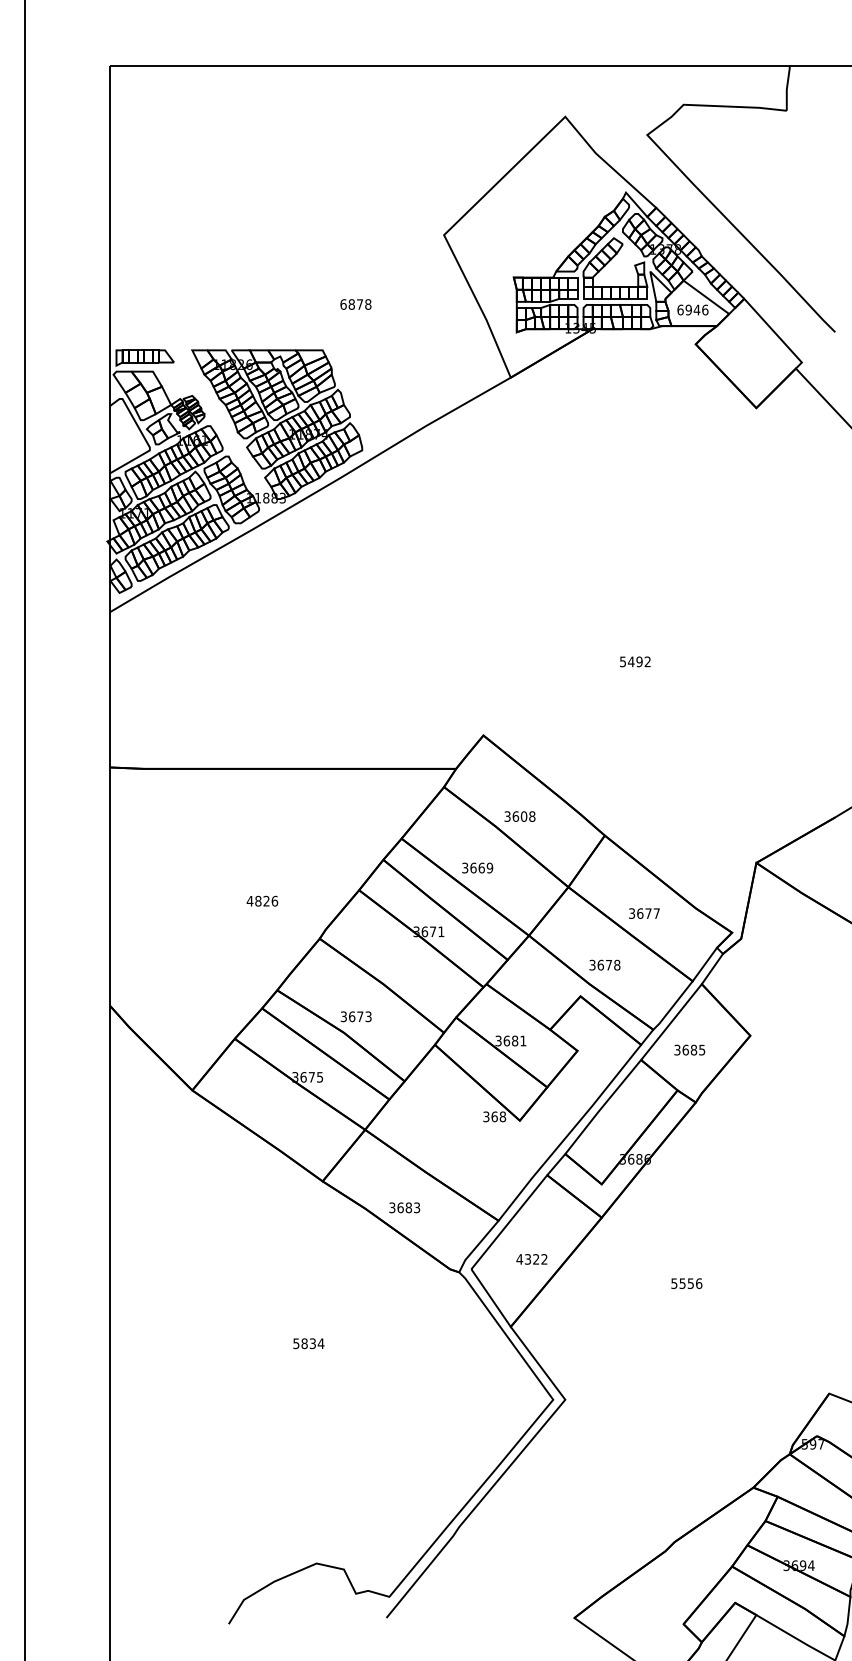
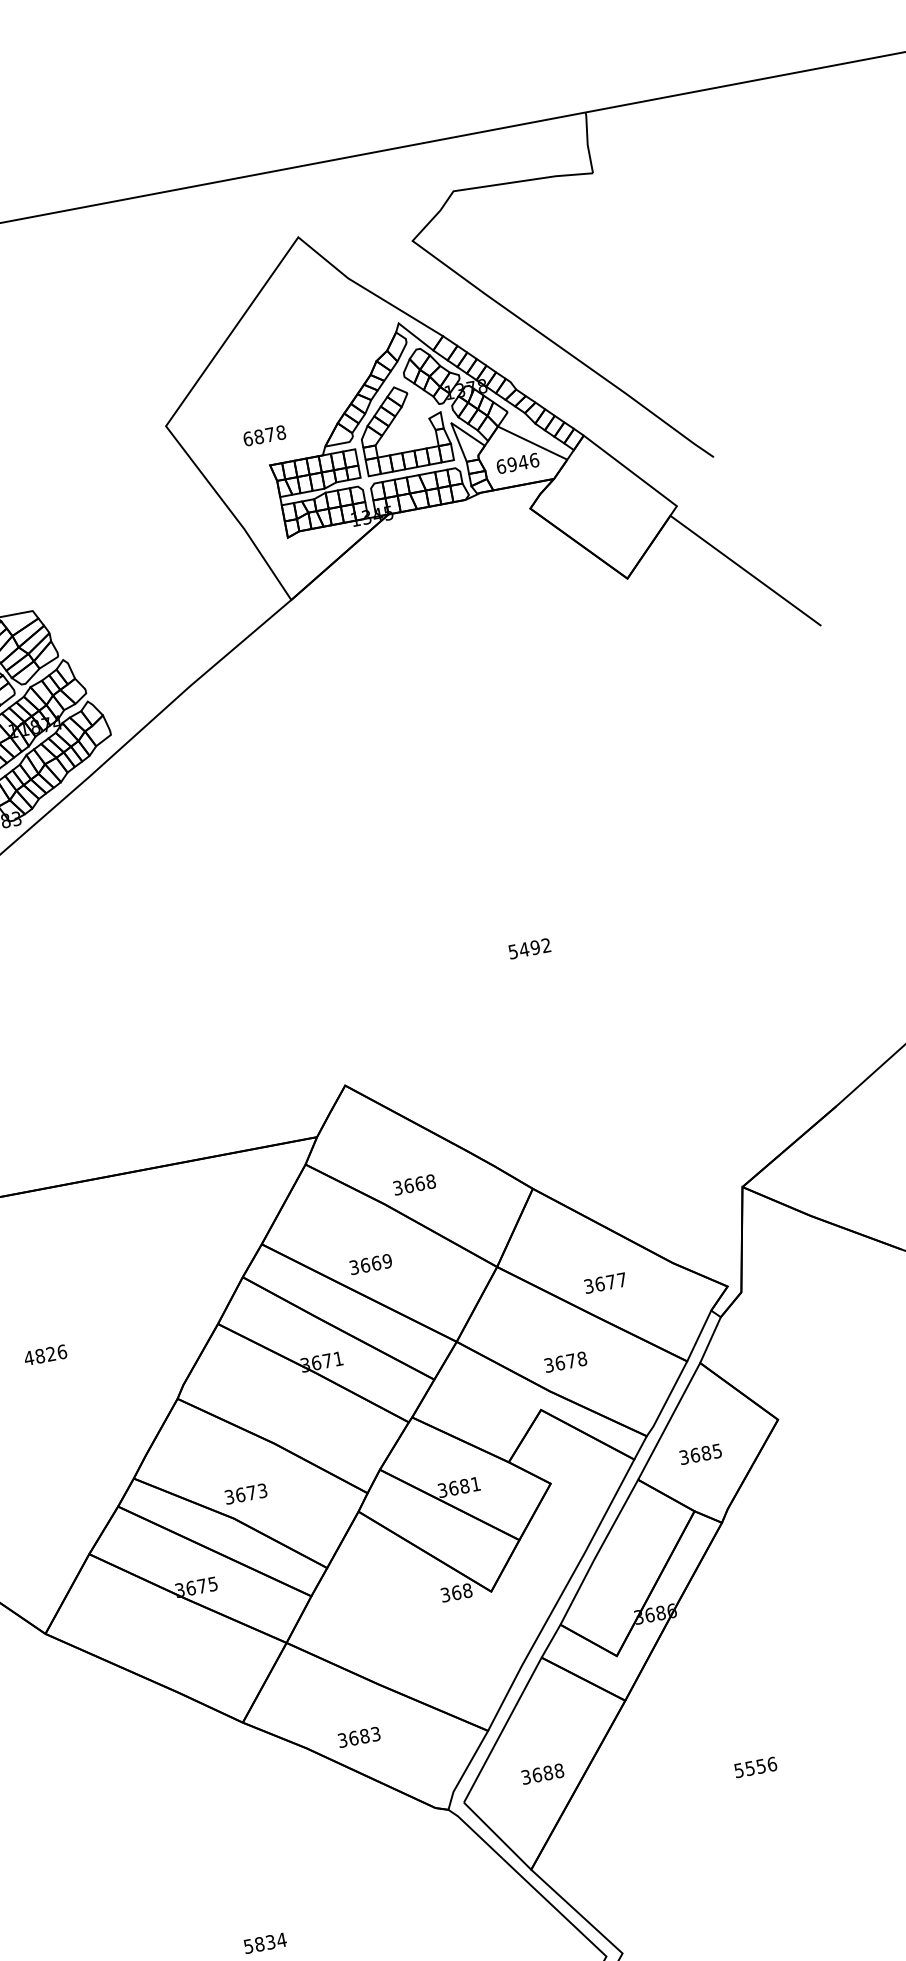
text: (355, 304) -> (264, 435), moved
text: (524, 816) -> (420, 1183), 3608 -> 3668
text: (262, 900) -> (45, 1354), moved
text: (531, 1259) -> (541, 1774), 4322 -> 3688

